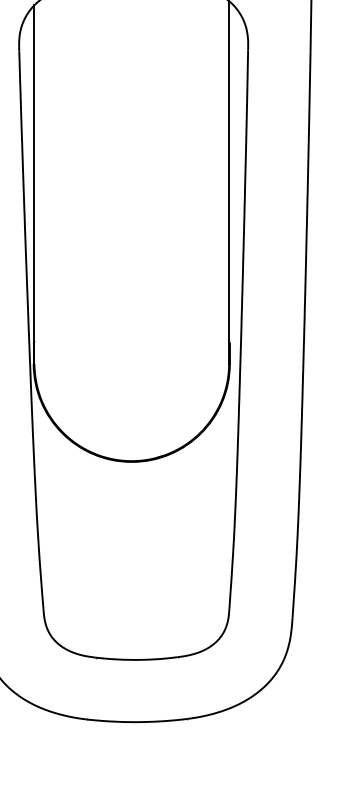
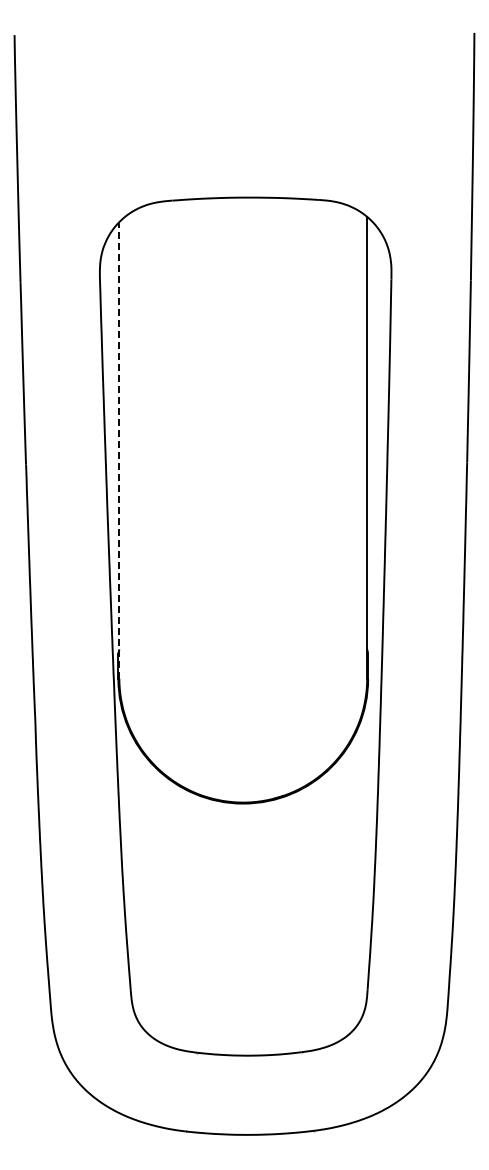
line: (34, 183) -> (119, 449), solid -> dashed

